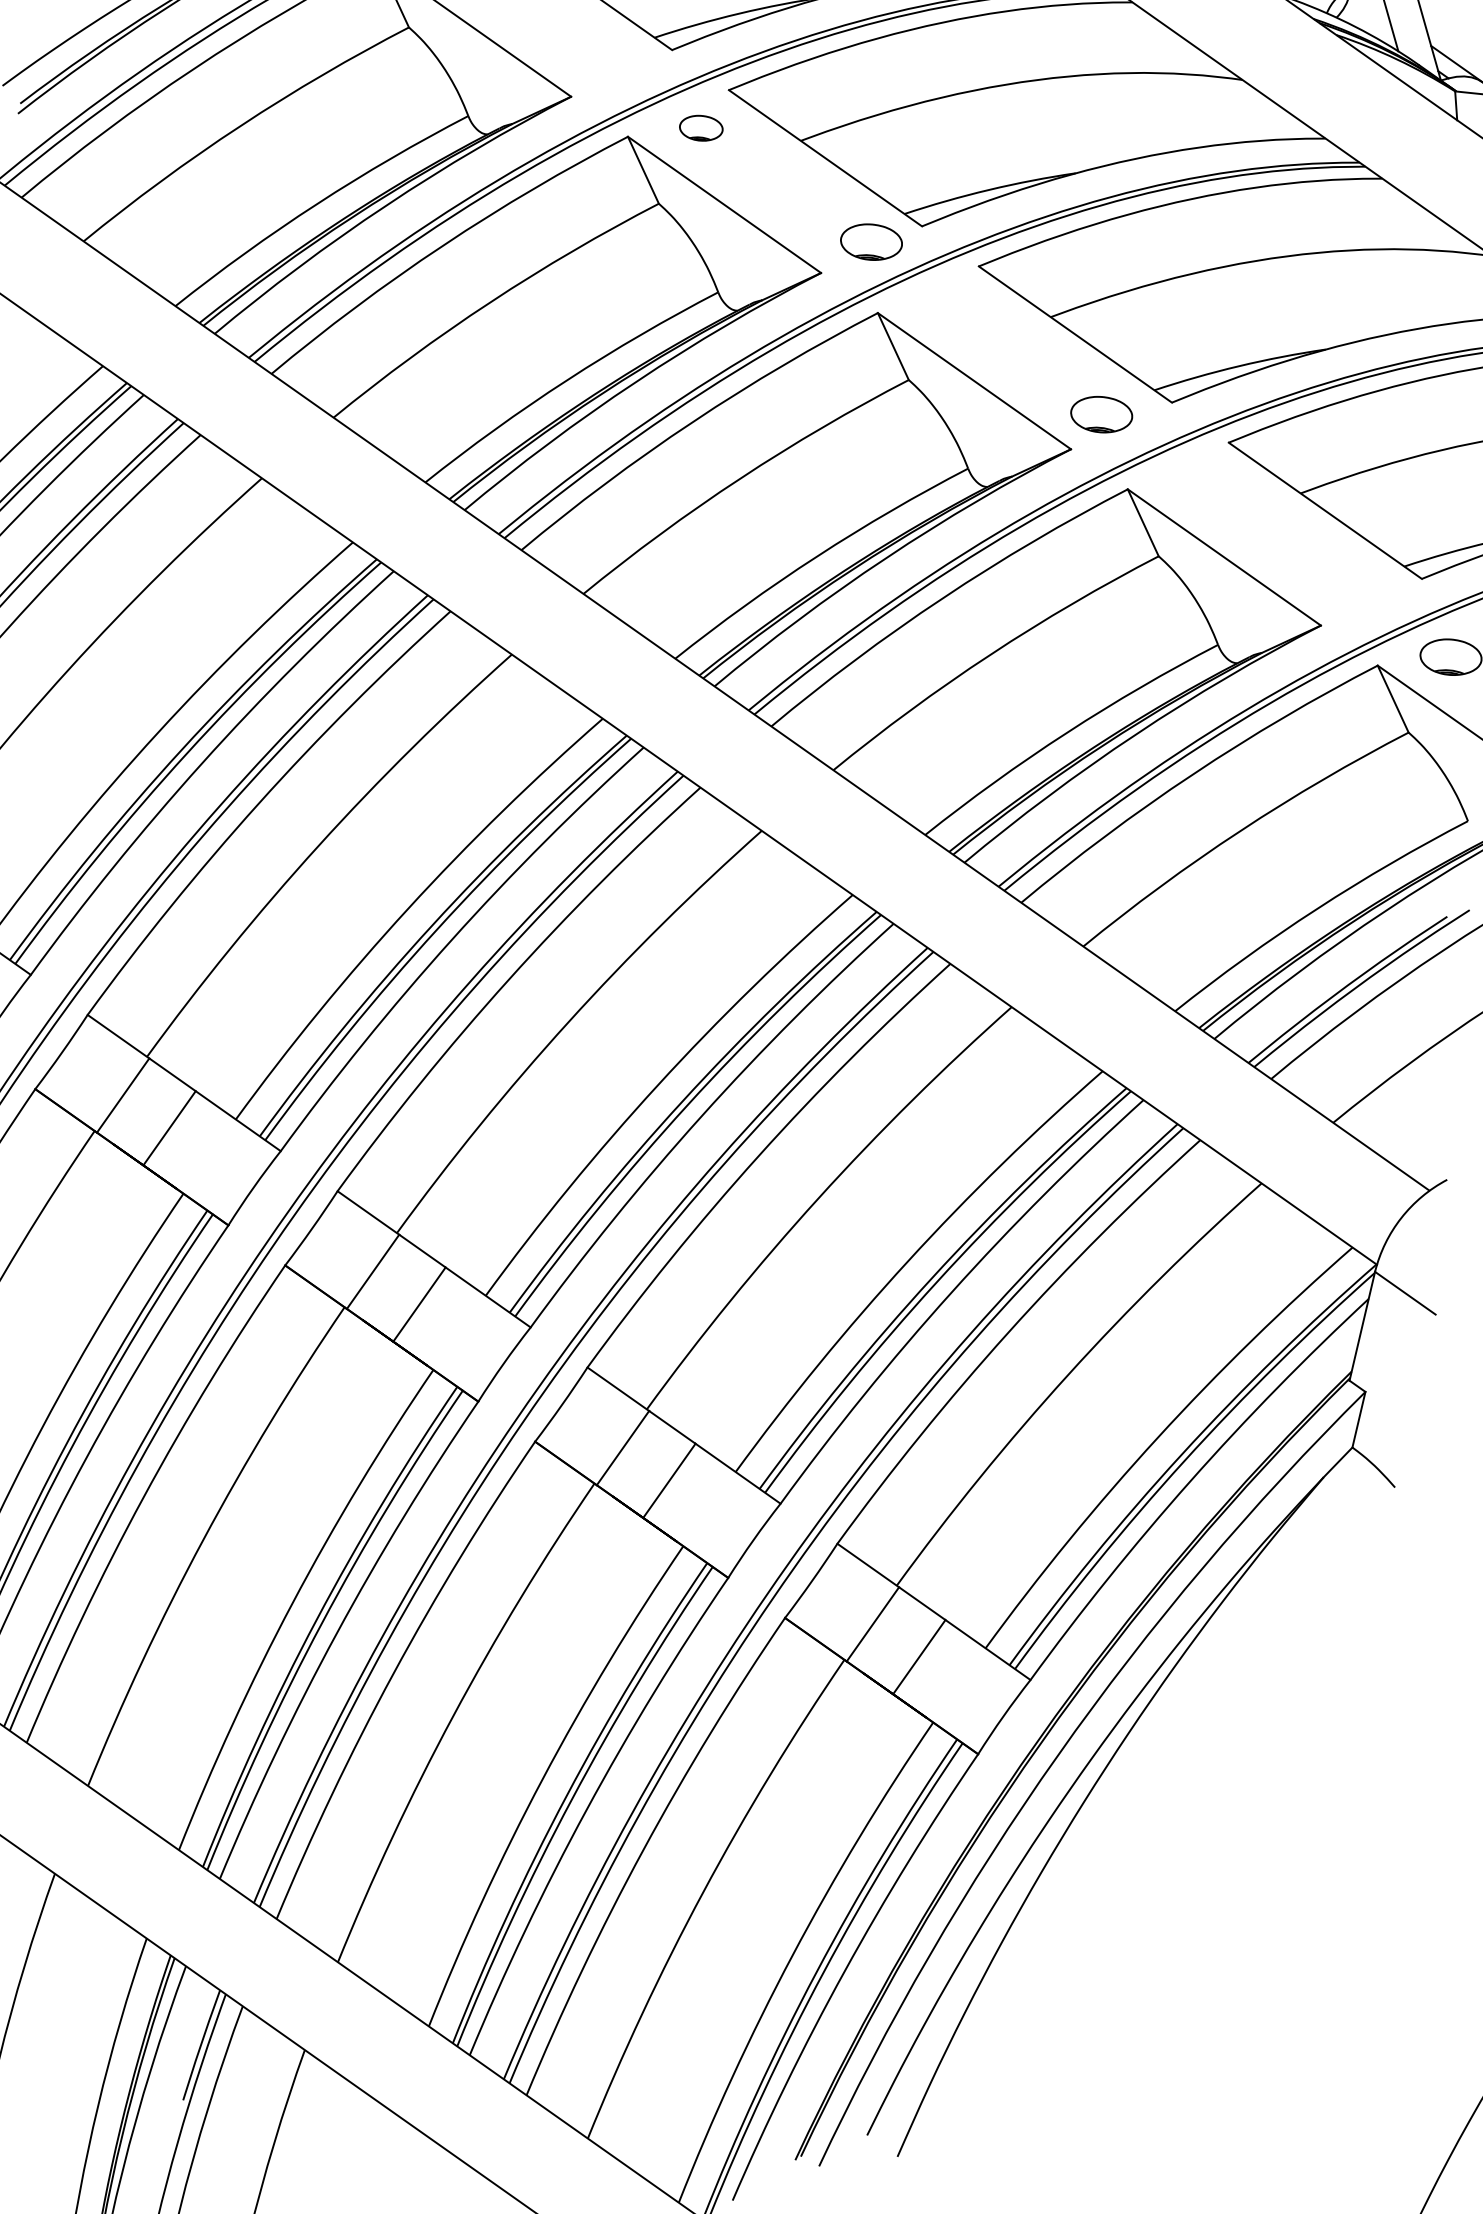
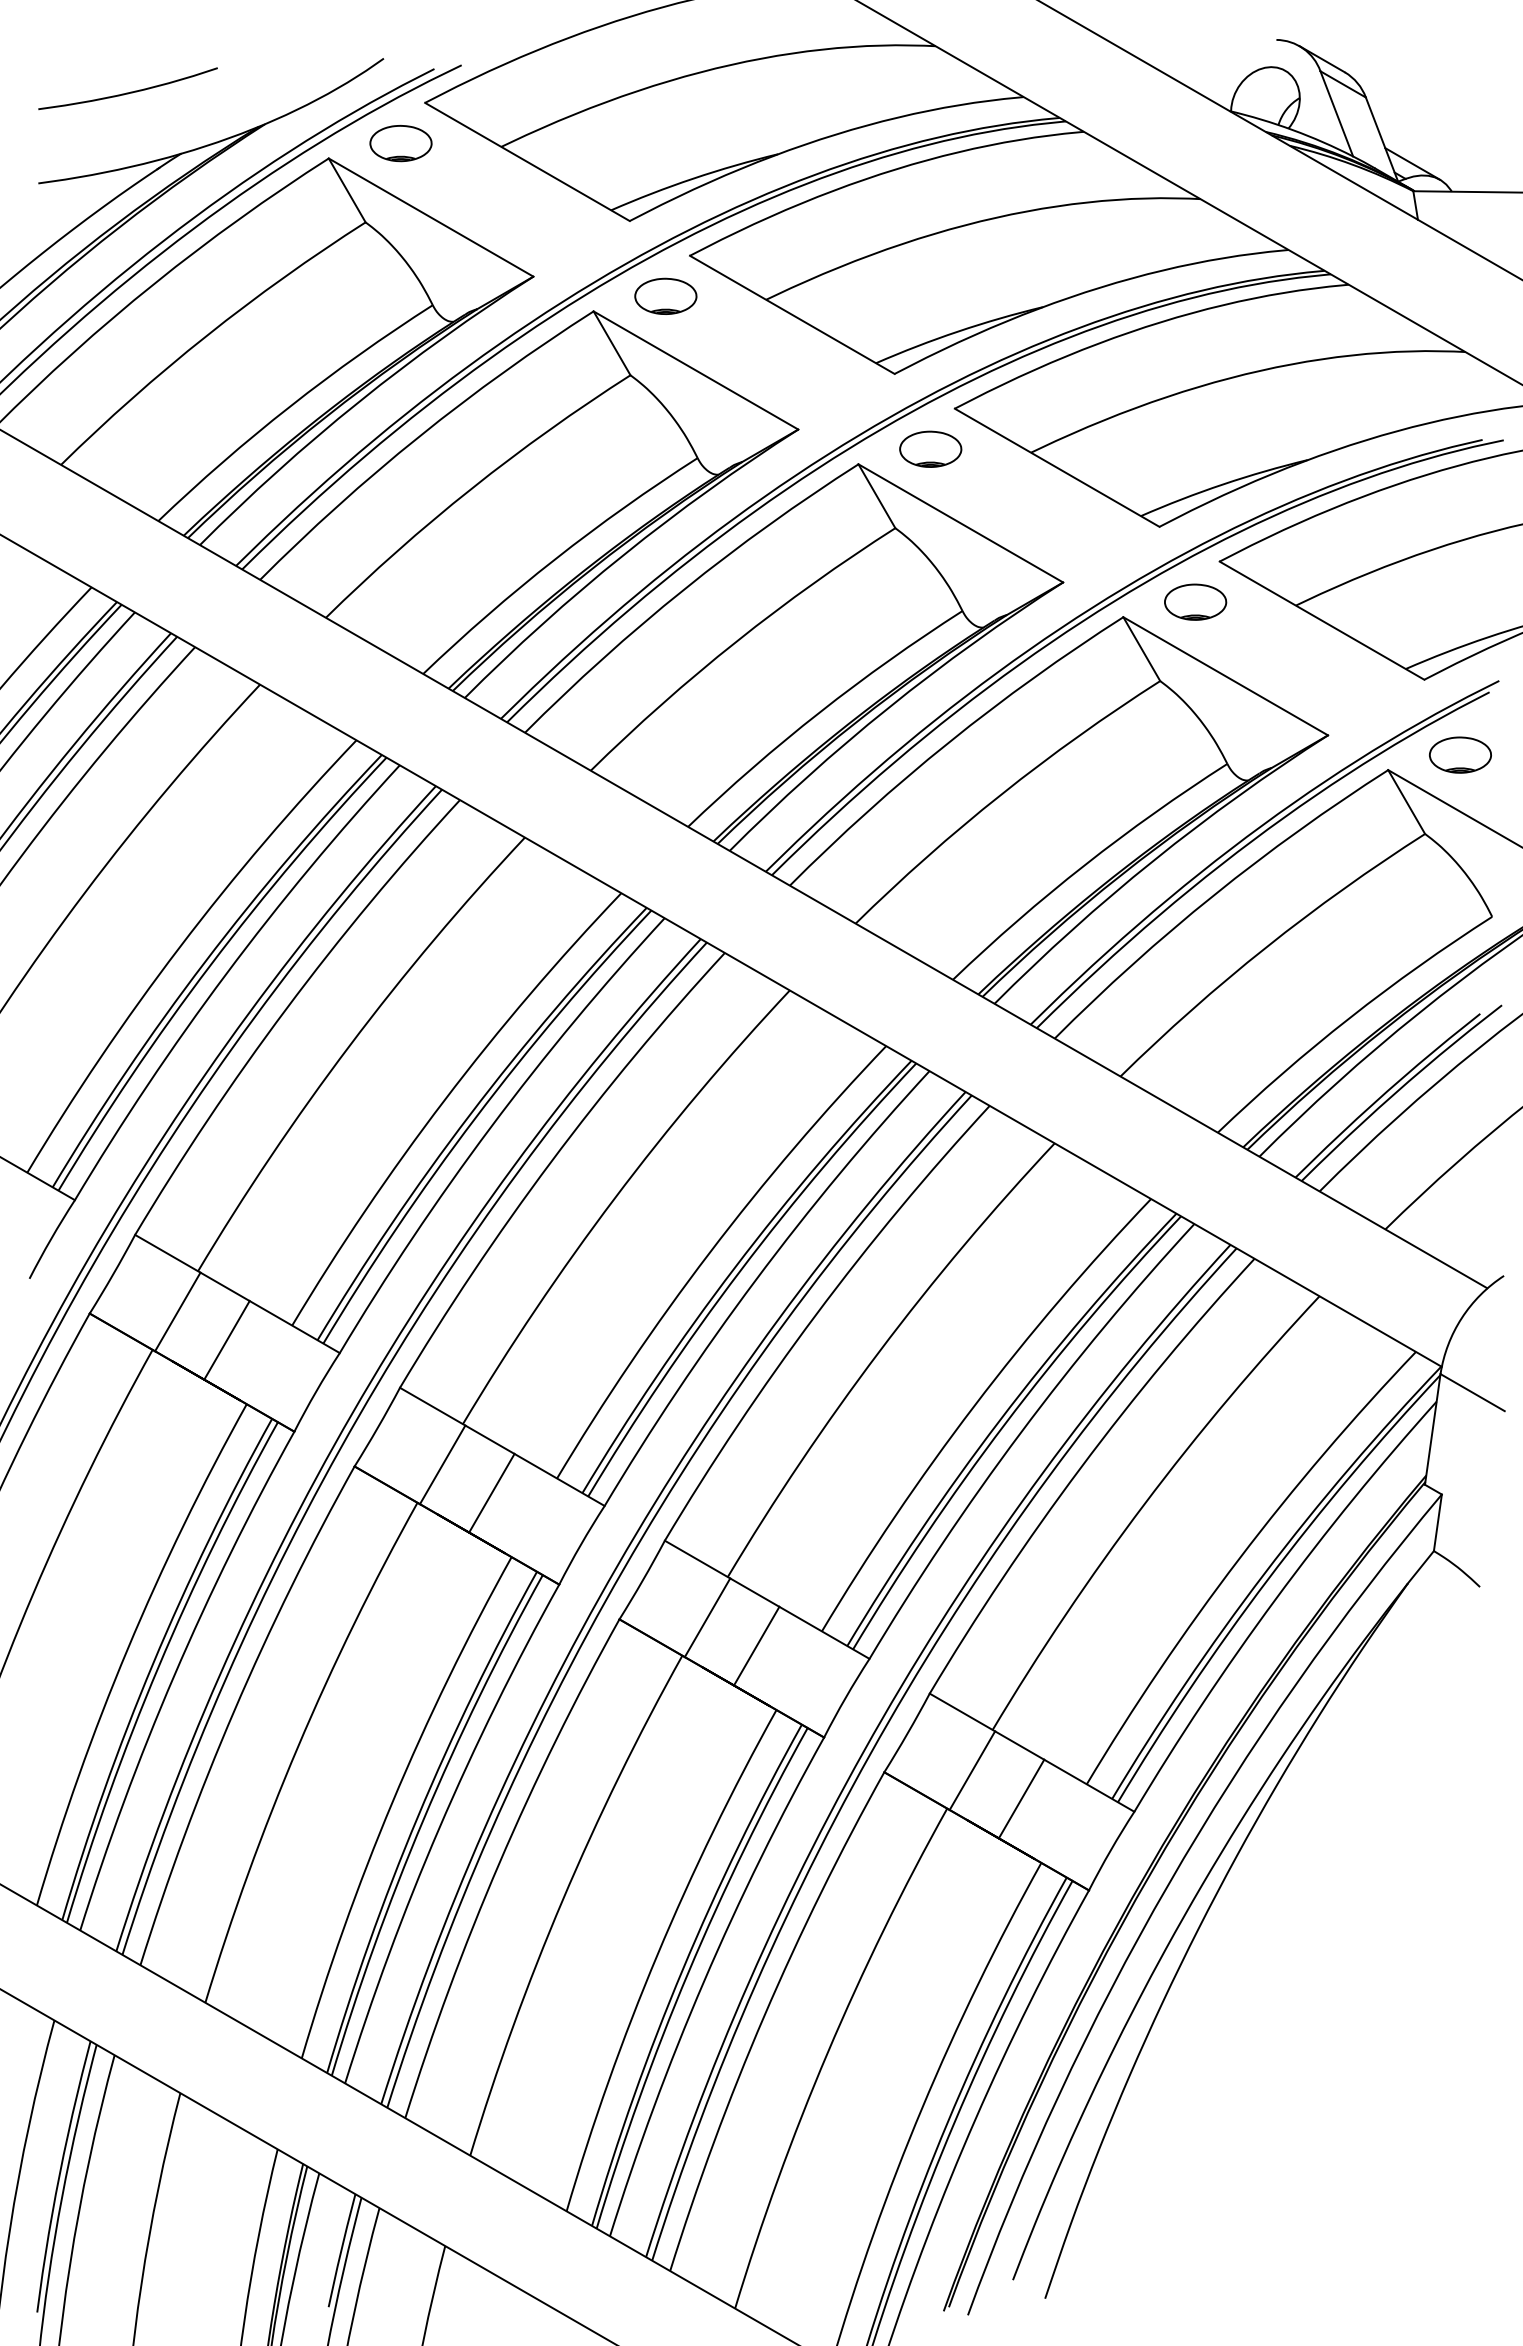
part: (700, 127) -> (665, 295), size x1.43
part: (871, 241) -> (930, 448), moved
part: (1101, 413) -> (1195, 601), moved

